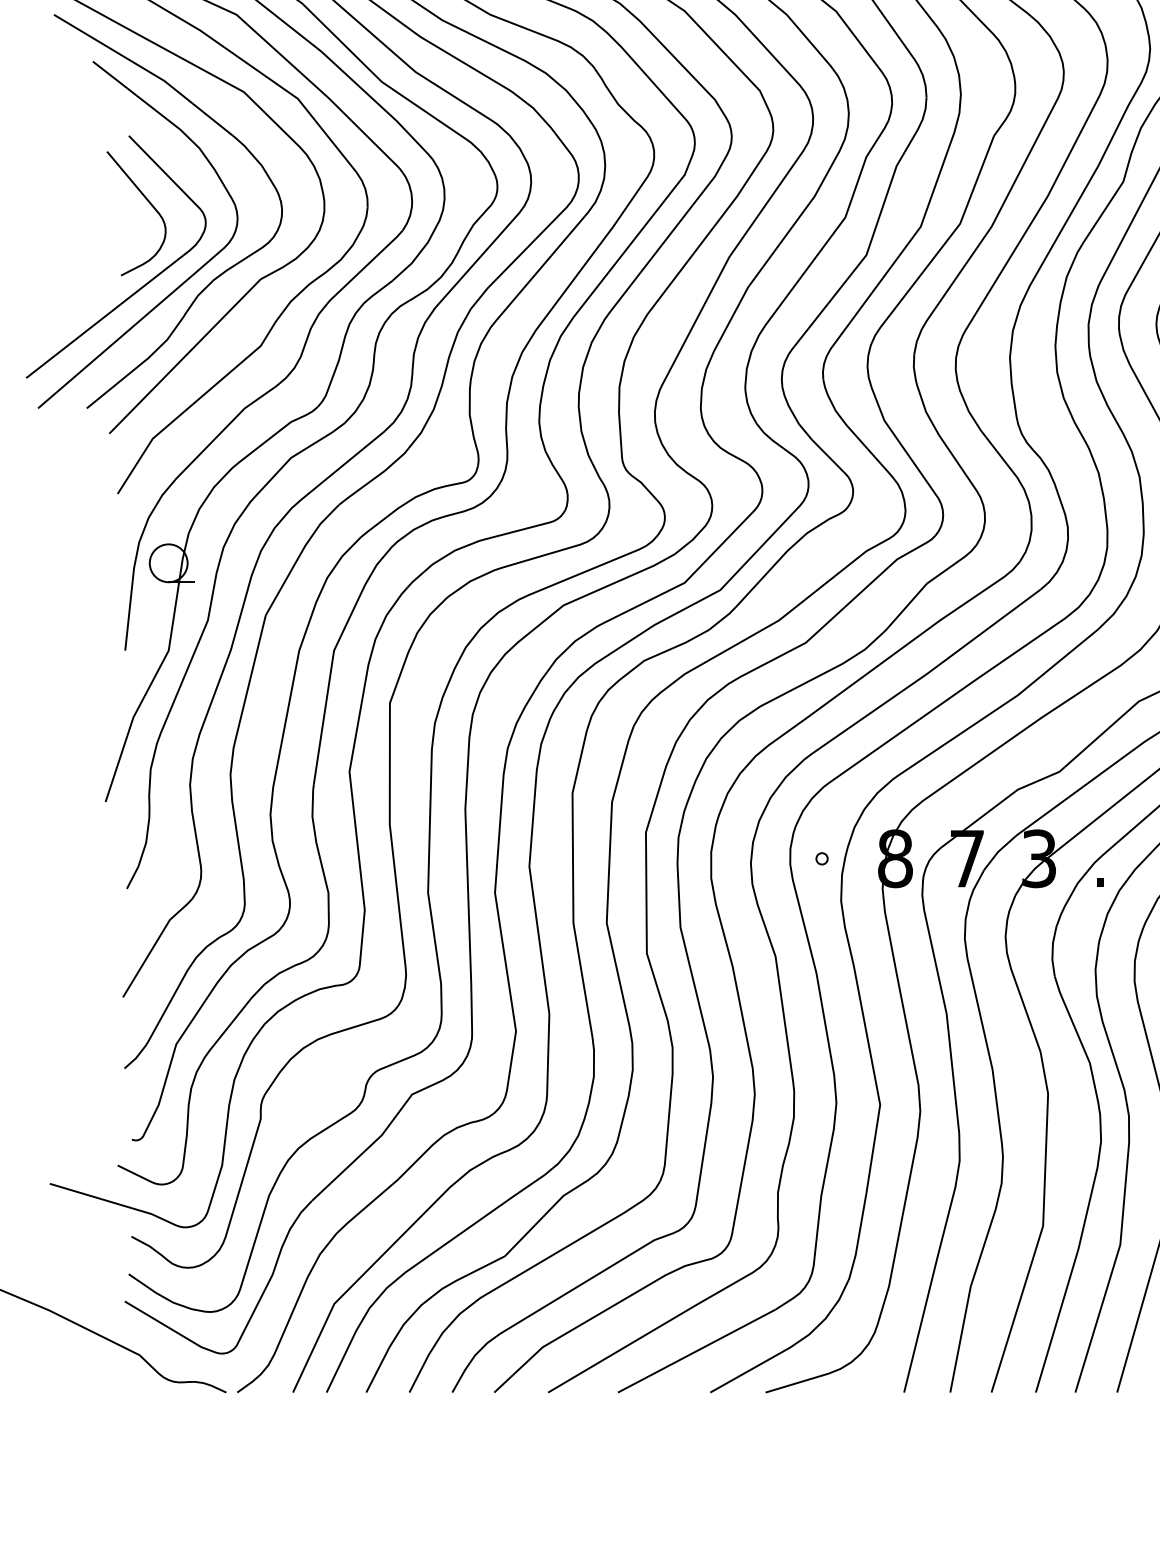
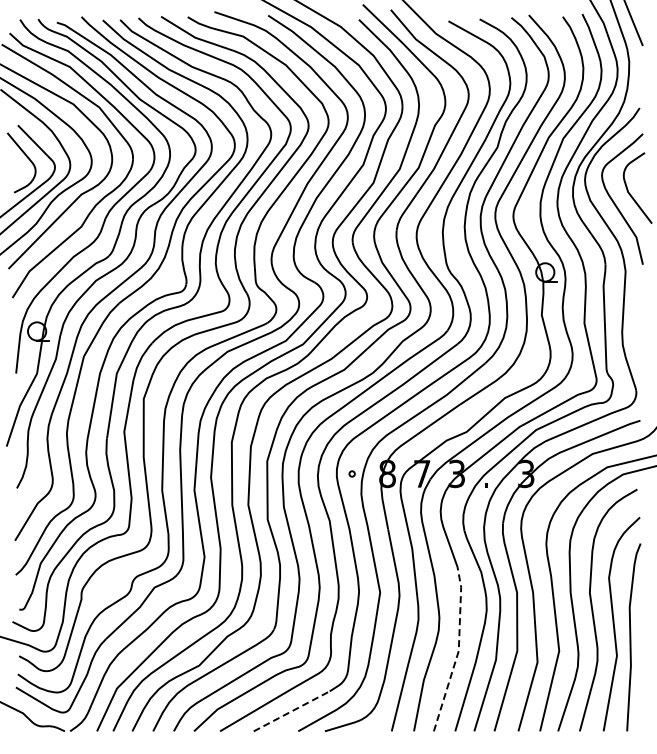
line: (1042, 1226) -> (458, 651), solid -> dashed
line: (696, 1351) -> (291, 711), solid -> dashed

